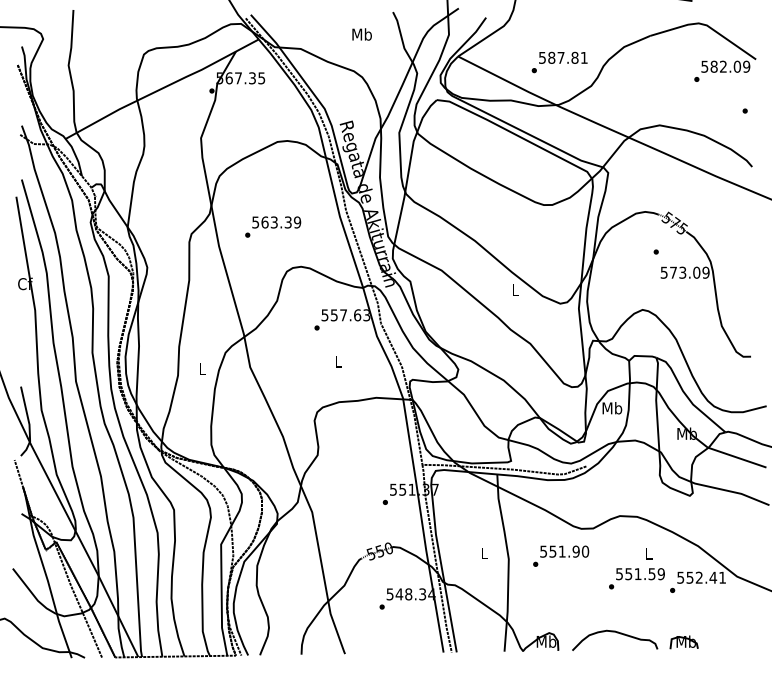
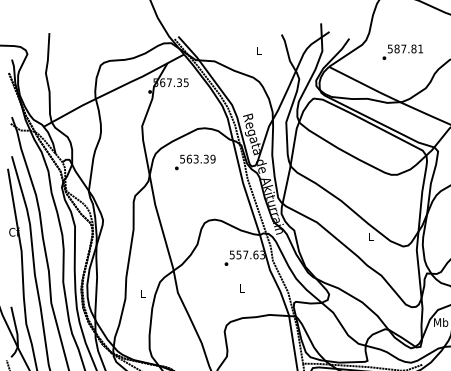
text: (361, 34) -> (258, 50), Mb -> L
text: (559, 62) -> (402, 52), moved
text: (273, 226) -> (195, 162), moved

